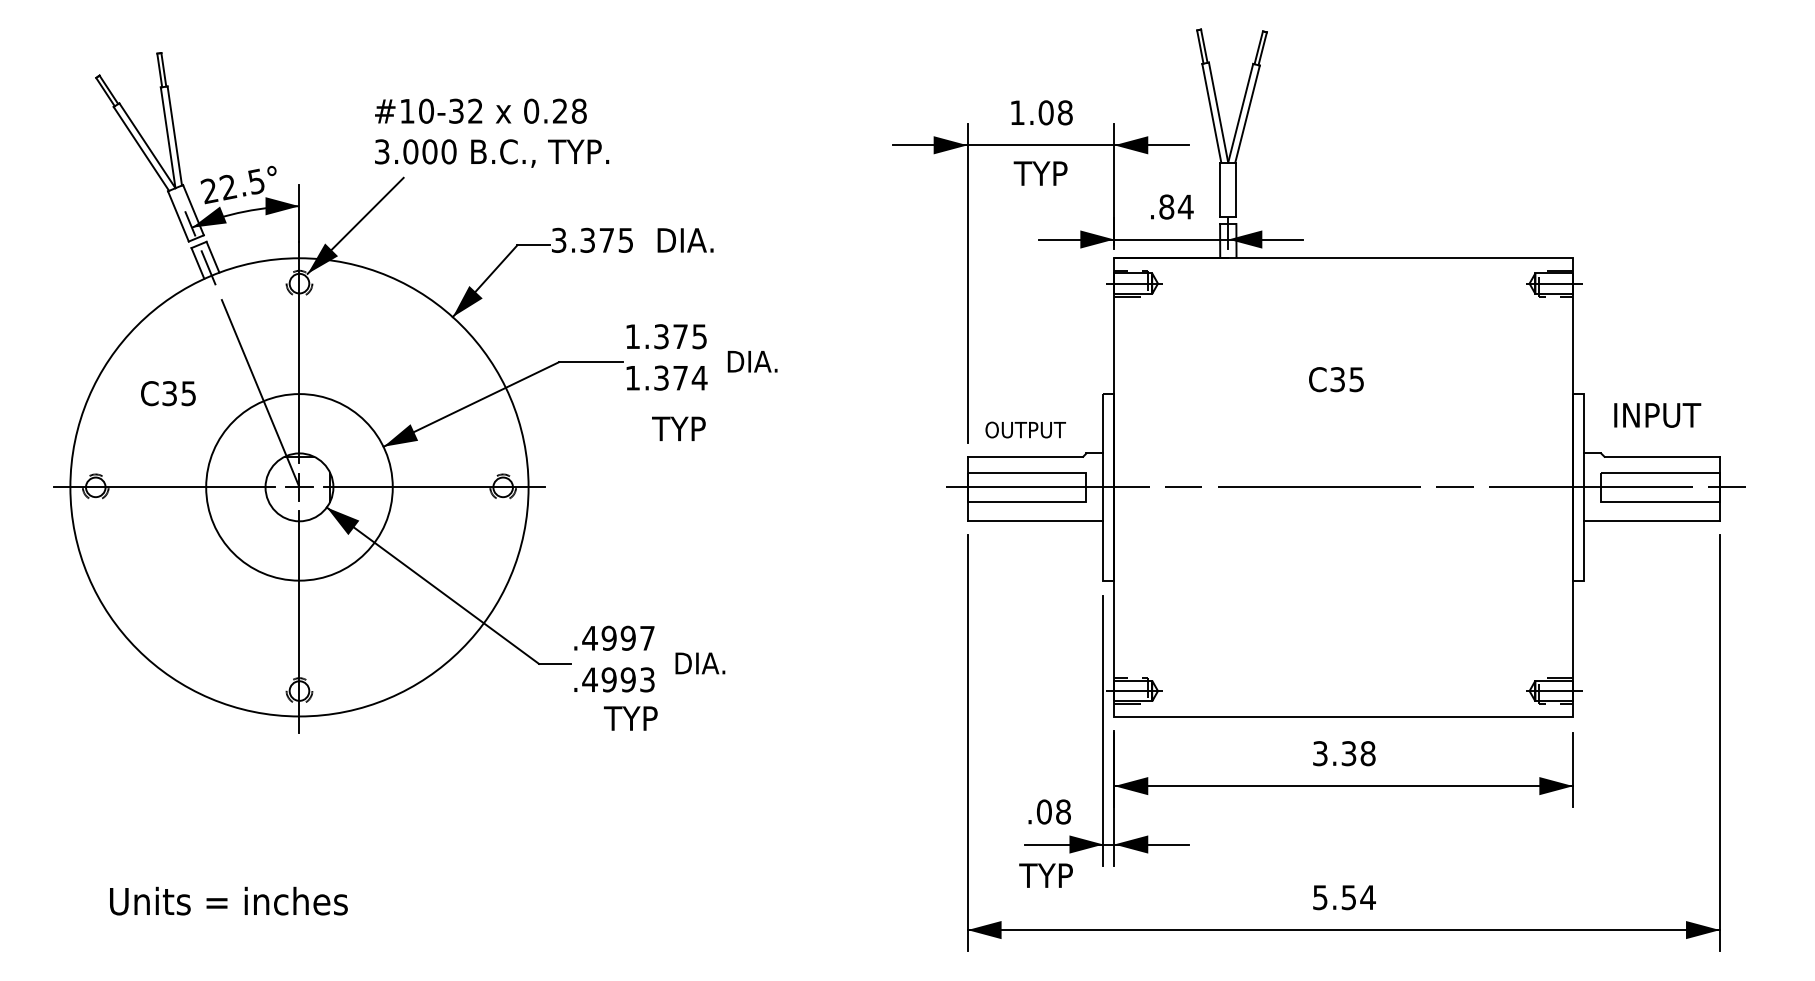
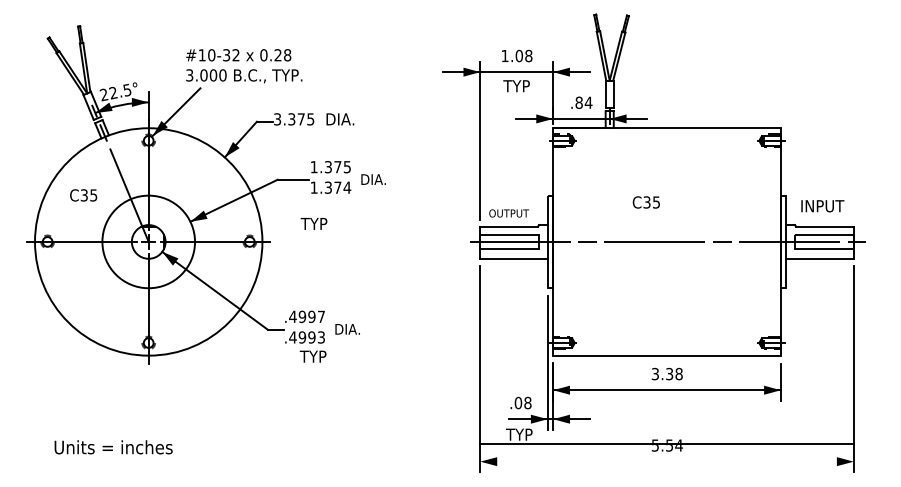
text: (1334, 379) -> (645, 202), moved
text: (677, 428) -> (313, 223), moved
line: (1342, 929) -> (666, 443), moved

